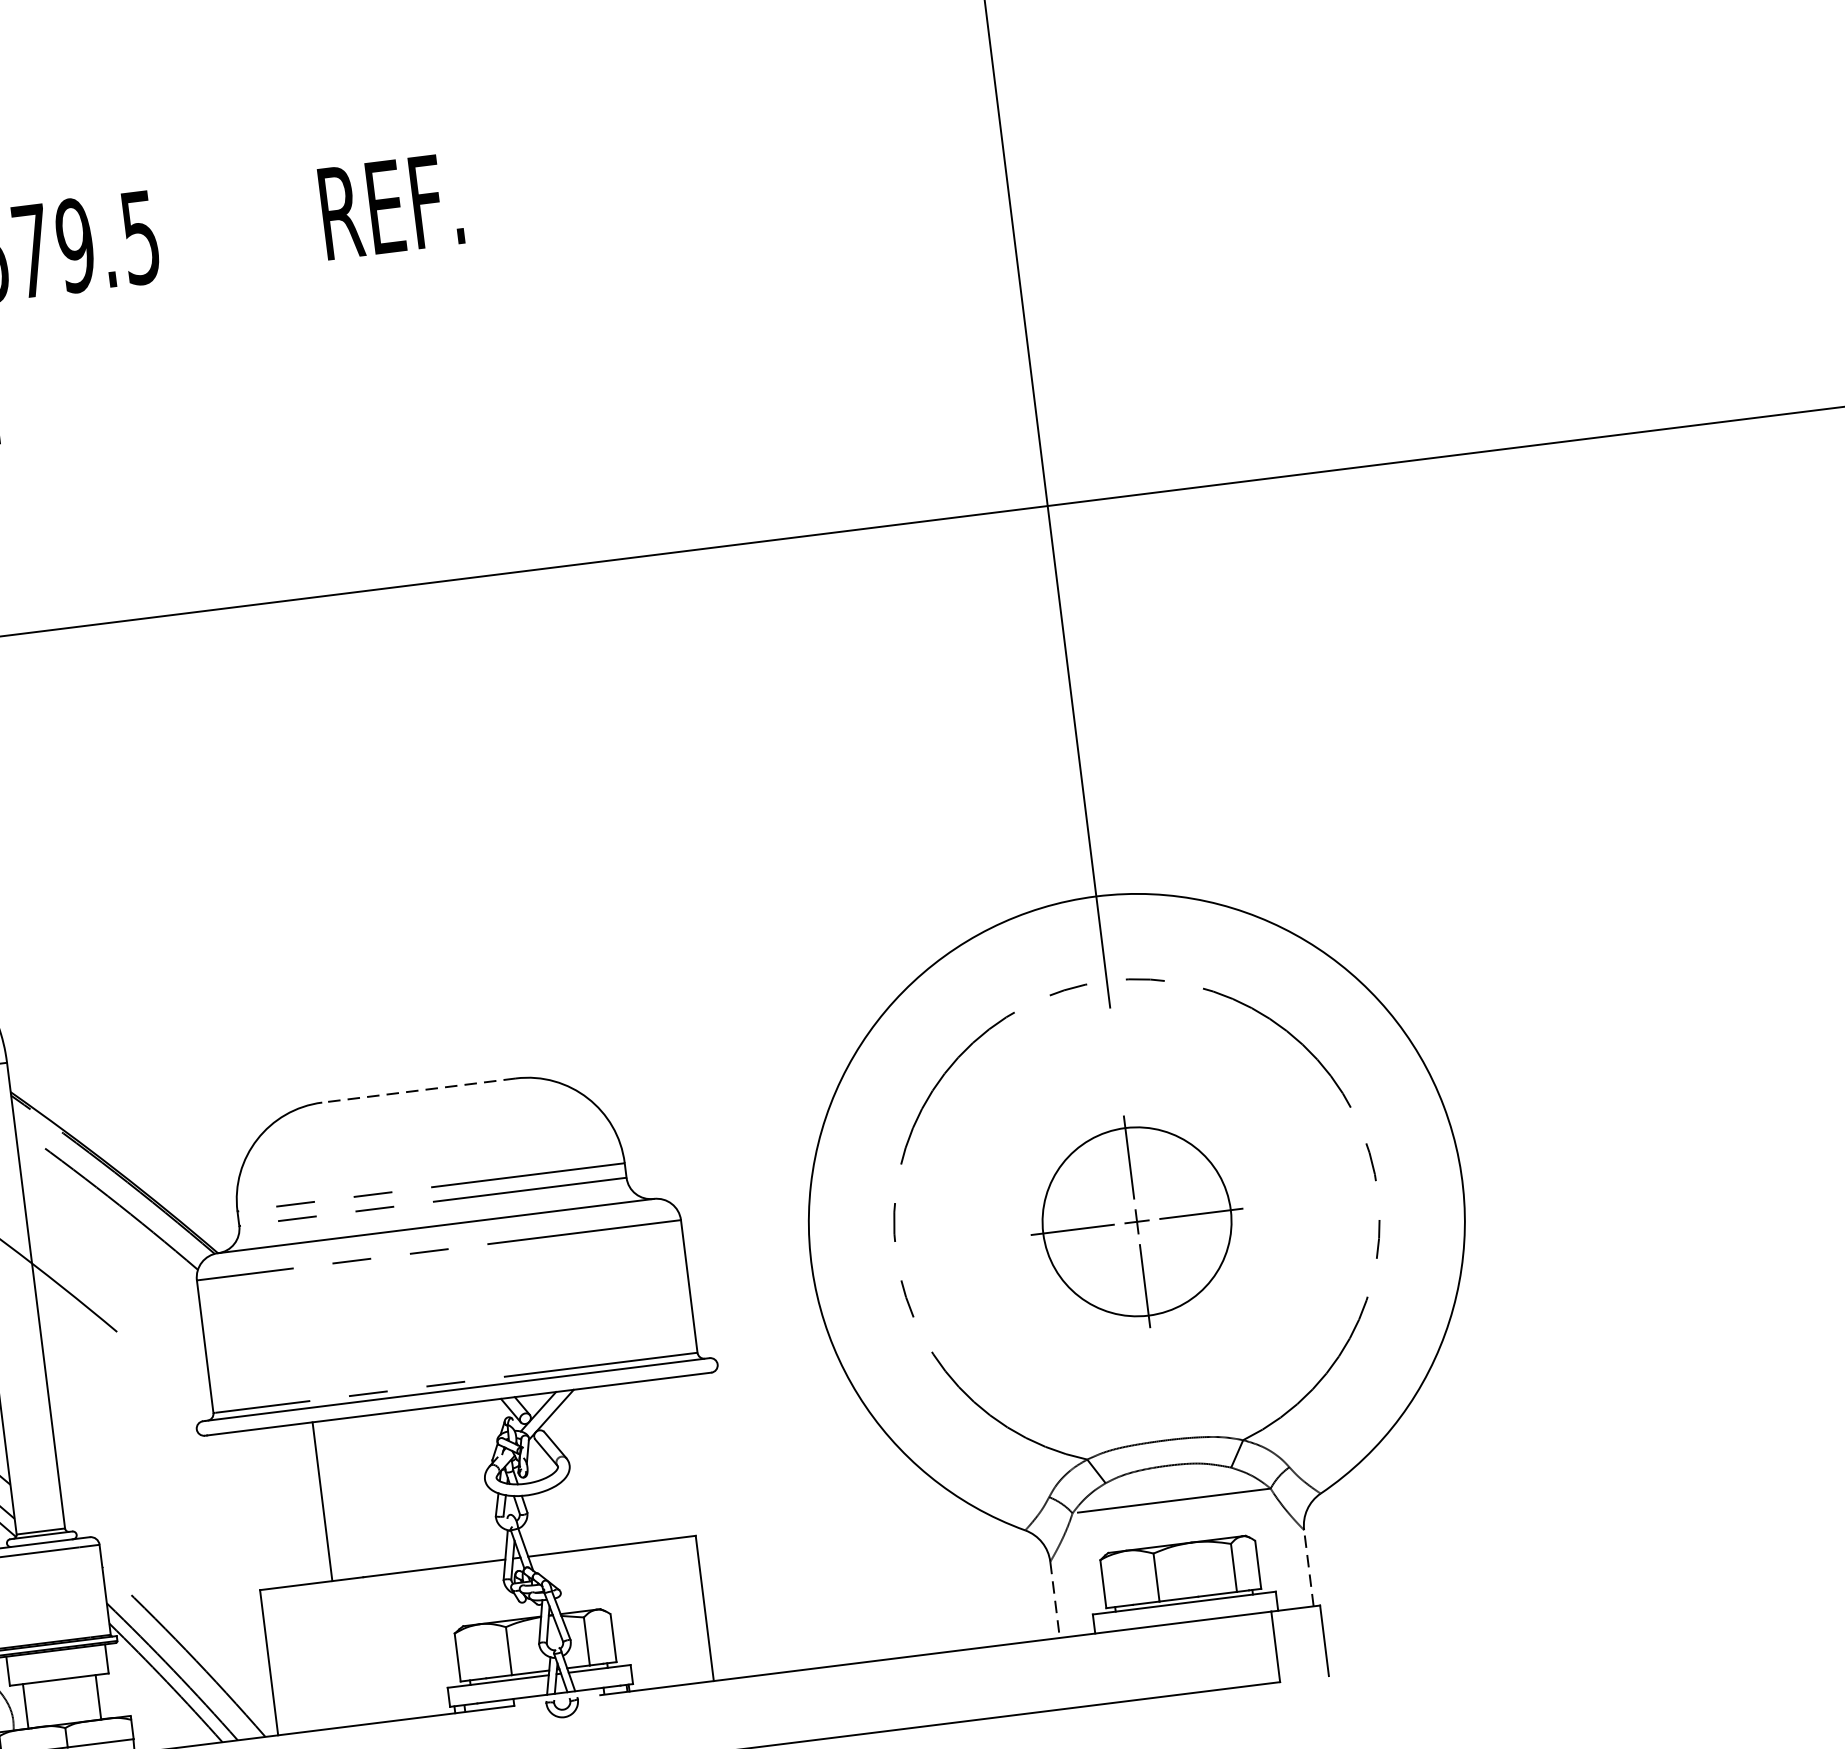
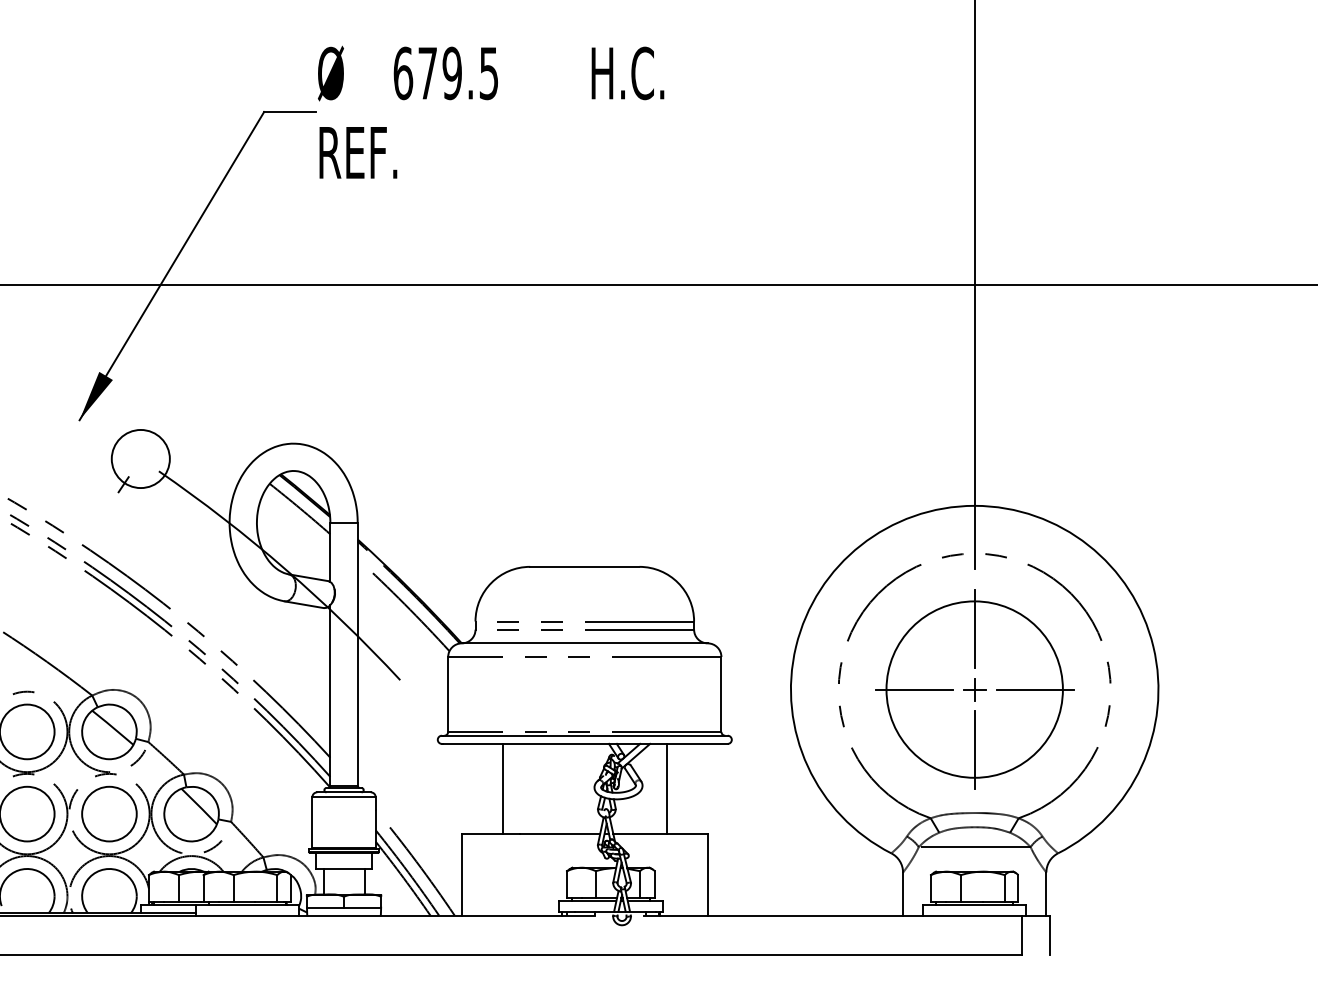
text: (394, 206) -> (632, 73), REF. -> H.C.
line: (418, 1089) -> (584, 566), dashed -> solid
part: (1136, 1221) -> (974, 689), size x1.67
line: (612, 1465) -> (666, 788), added
line: (1309, 1569) -> (1046, 894), dashed -> solid
line: (1055, 1600) -> (903, 894), dashed -> solid

